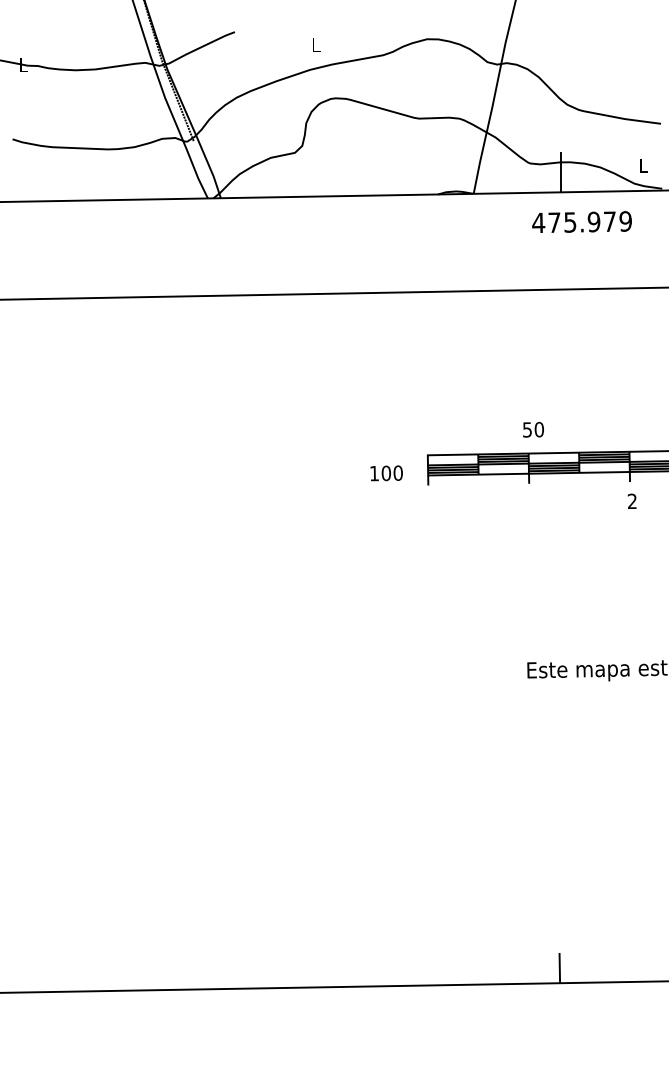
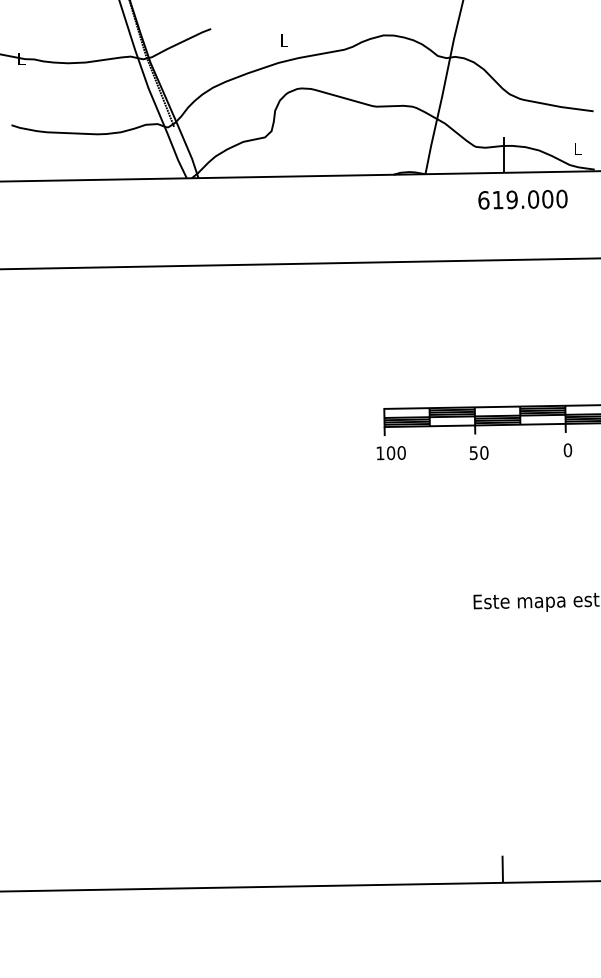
text: (581, 222) -> (522, 199), 475.979 -> 619.000
text: (532, 430) -> (478, 453), moved
text: (385, 473) -> (390, 453), moved
text: (631, 501) -> (567, 450), 2 -> 0

